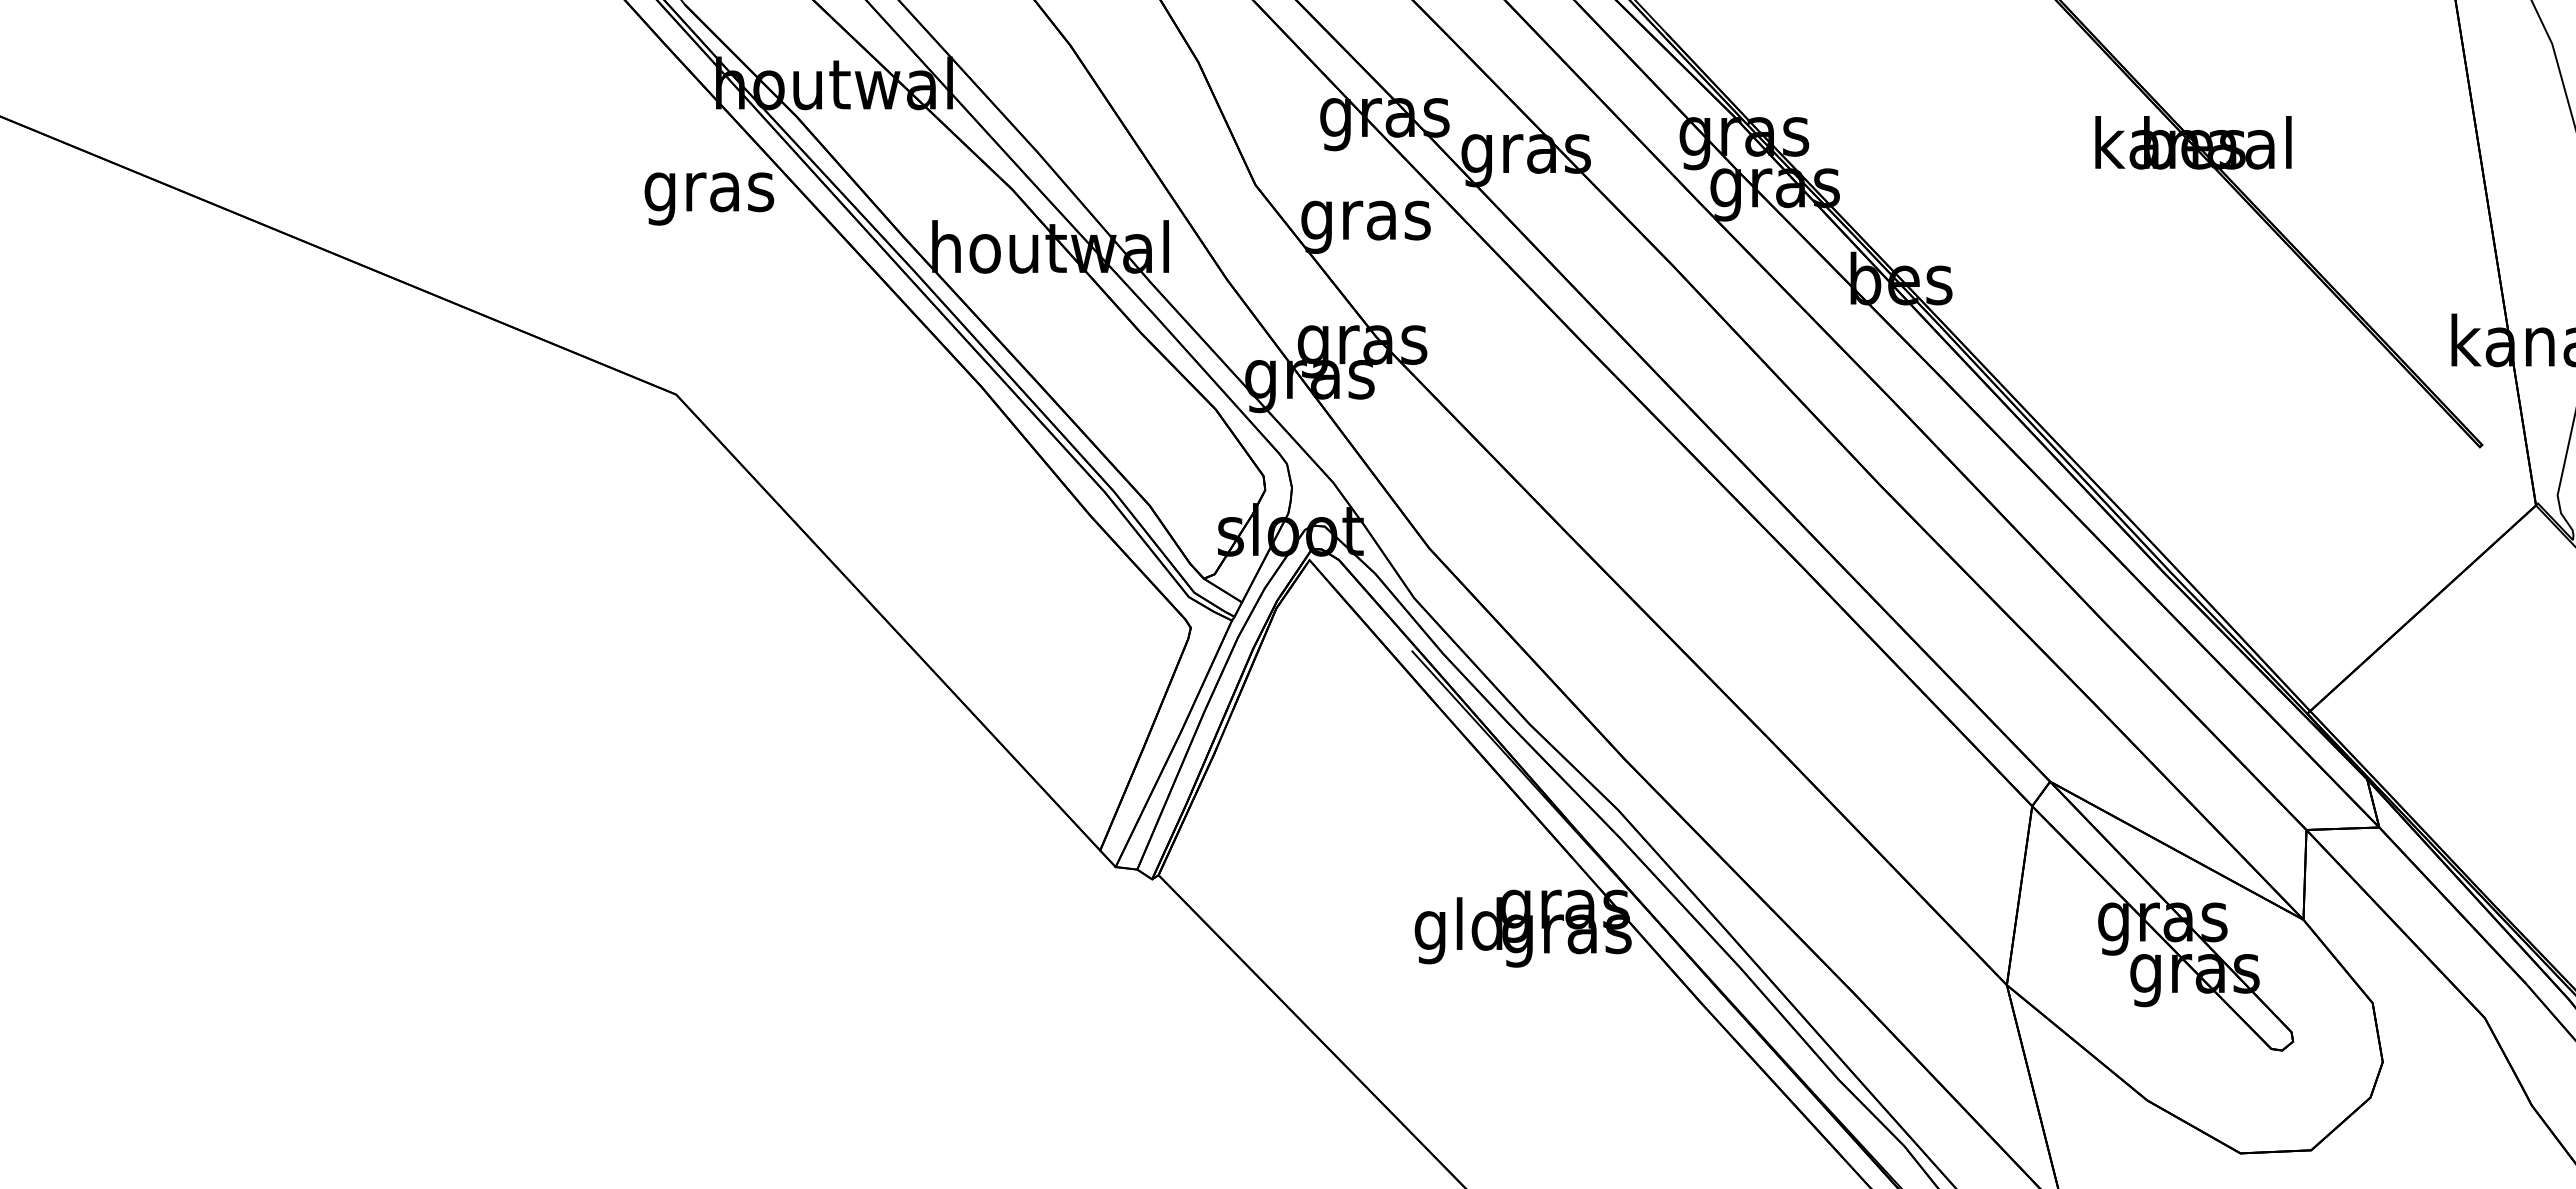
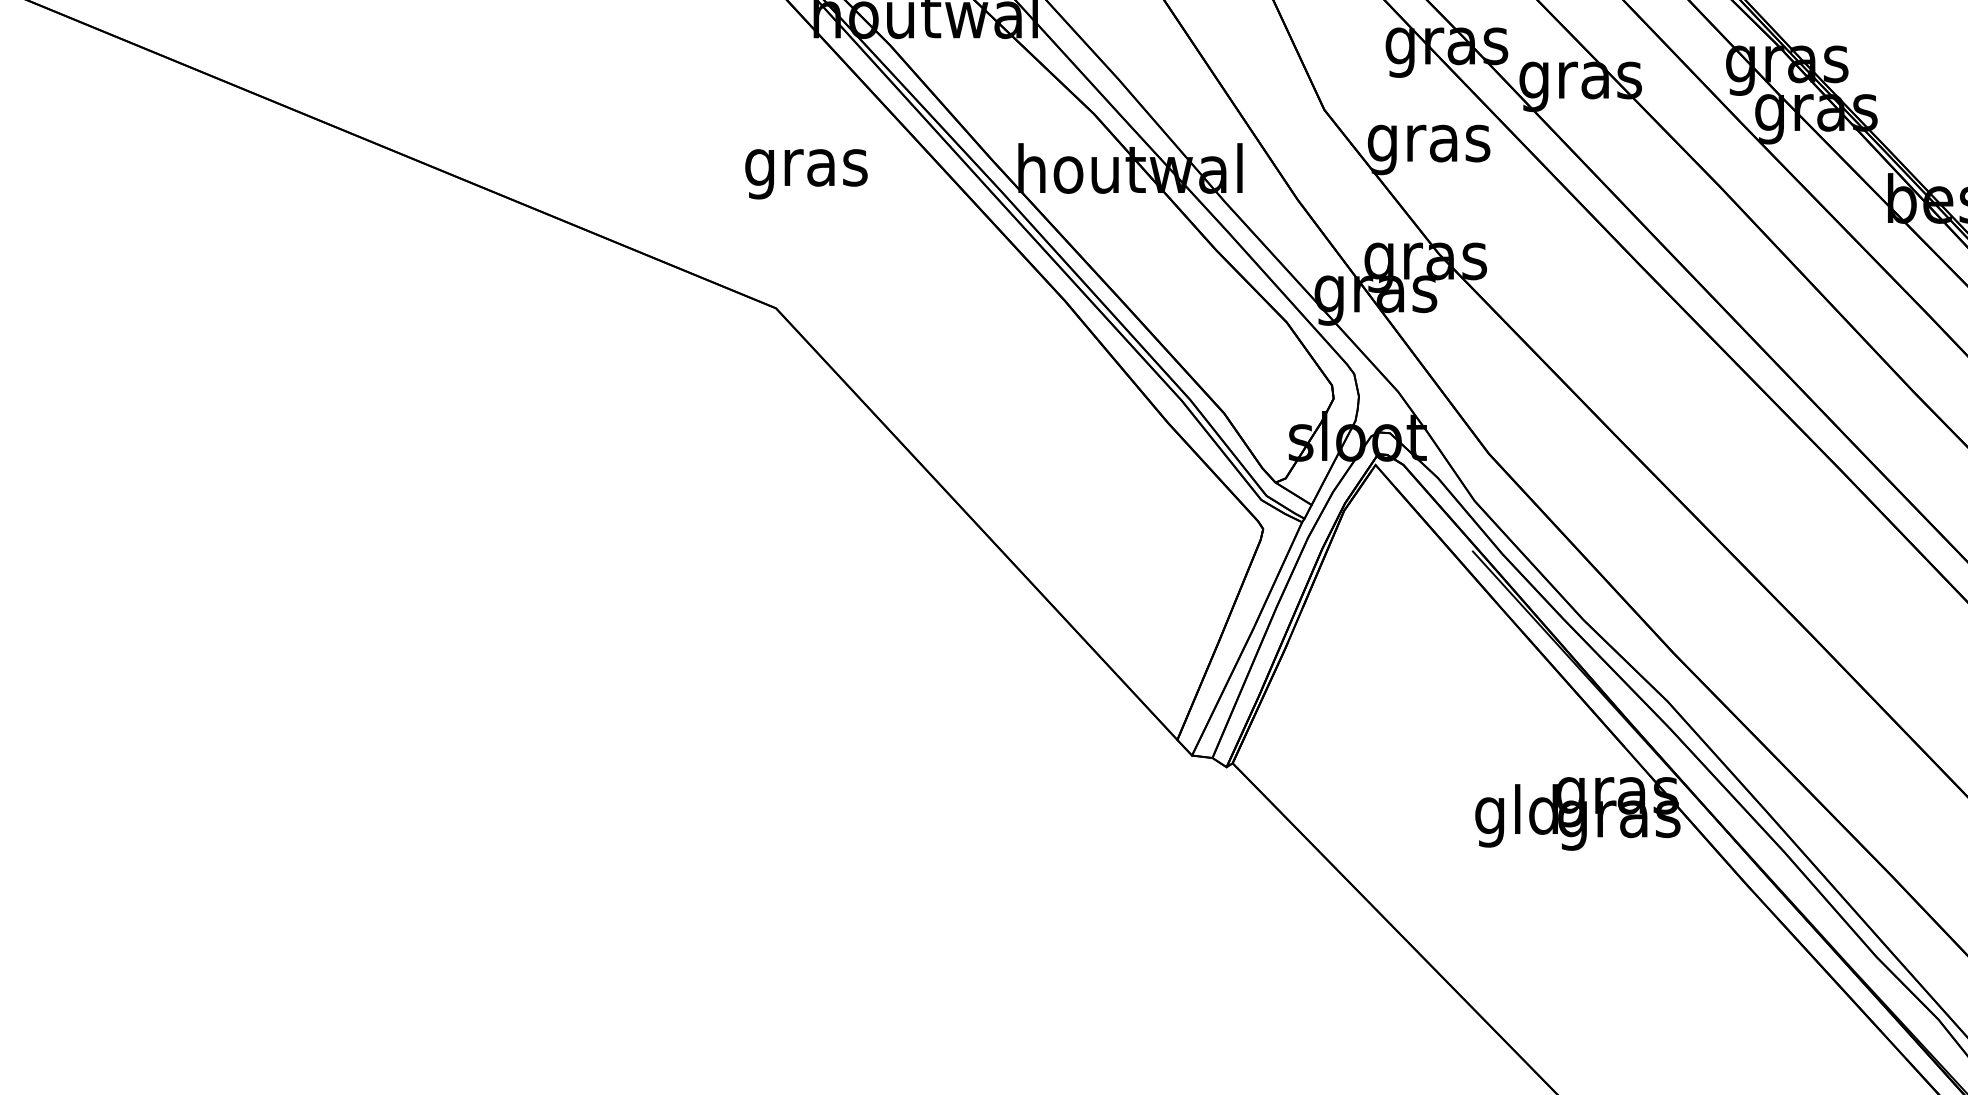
text: (709, 198) -> (806, 173), moved

